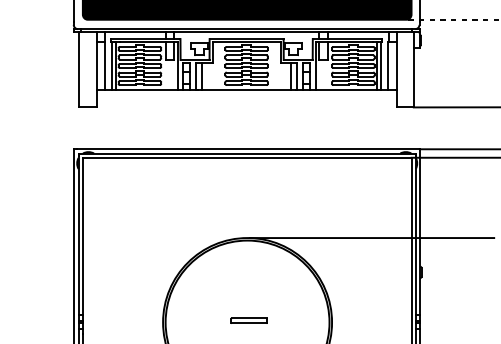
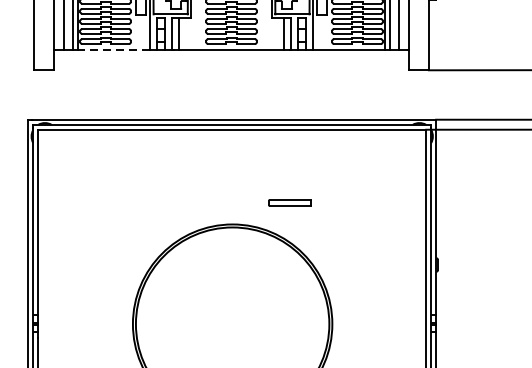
line: (147, 90) -> (114, 50), solid -> dashed
line: (371, 238) -> (378, 225), removed
part: (248, 320) -> (289, 202), moved

